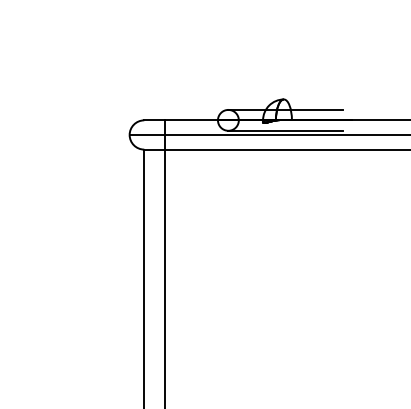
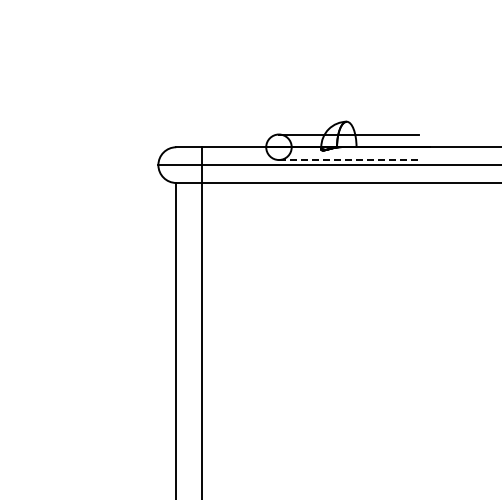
line: (286, 131) -> (349, 160), solid -> dashed

